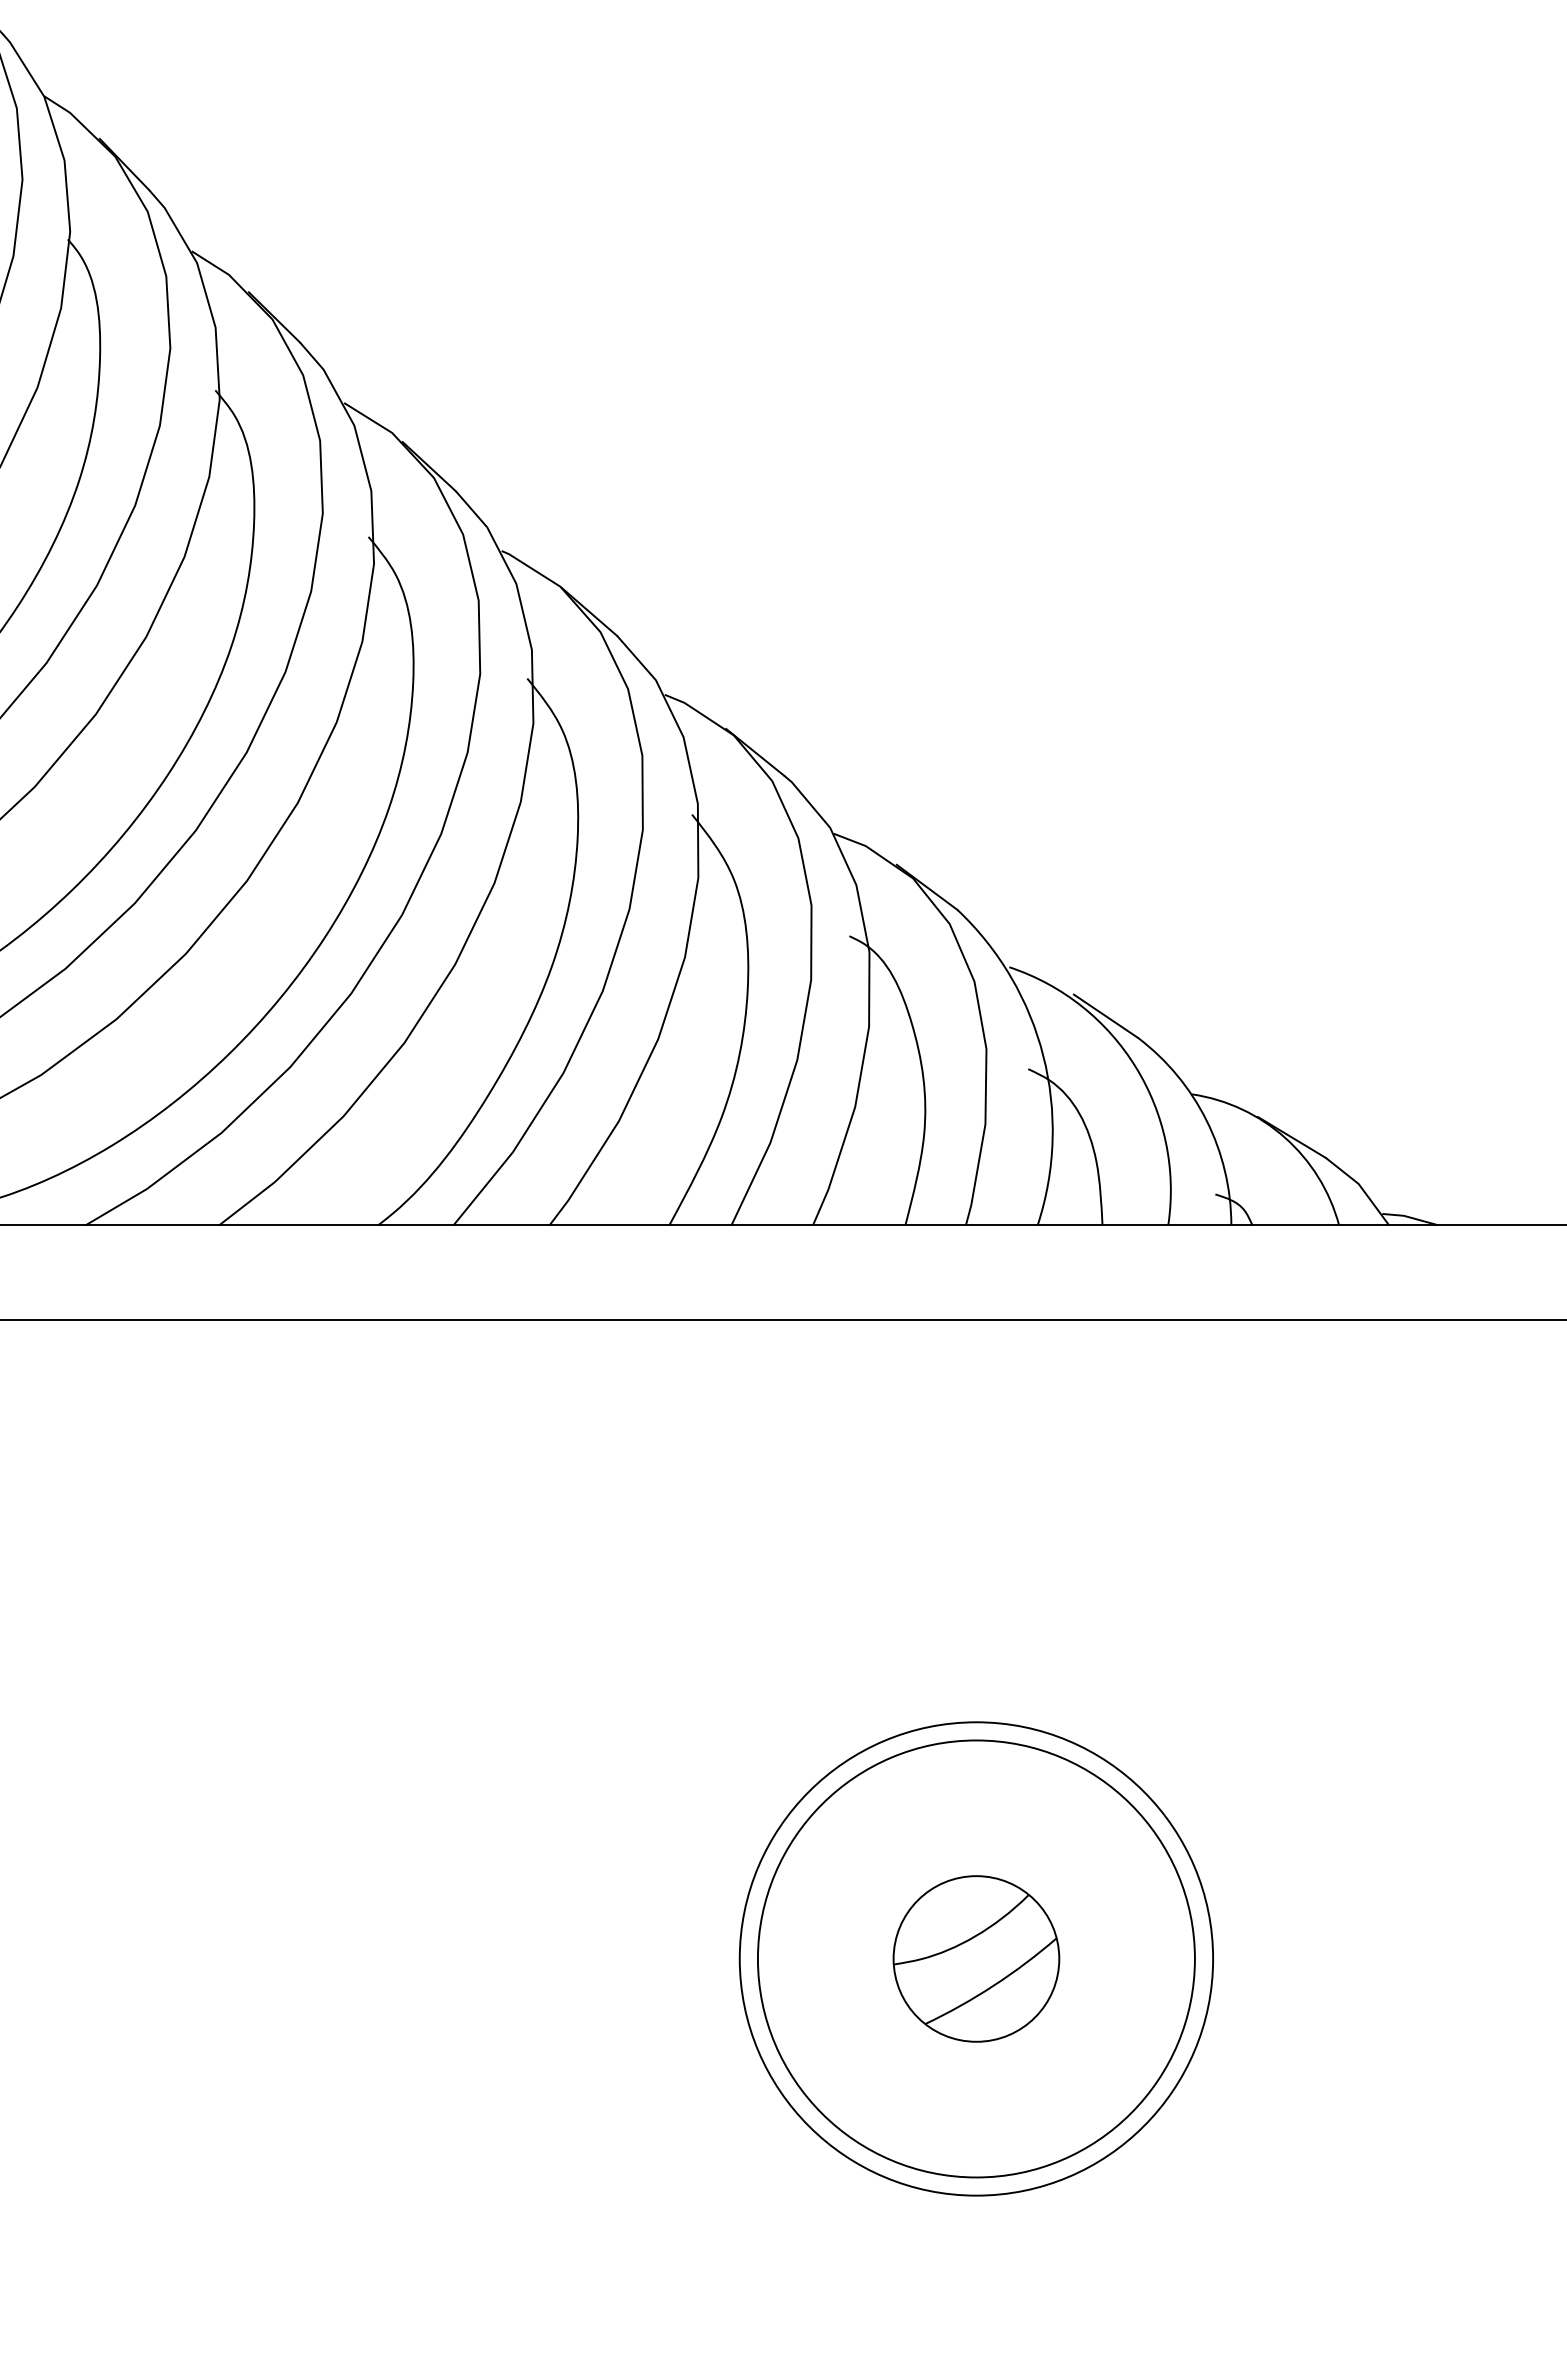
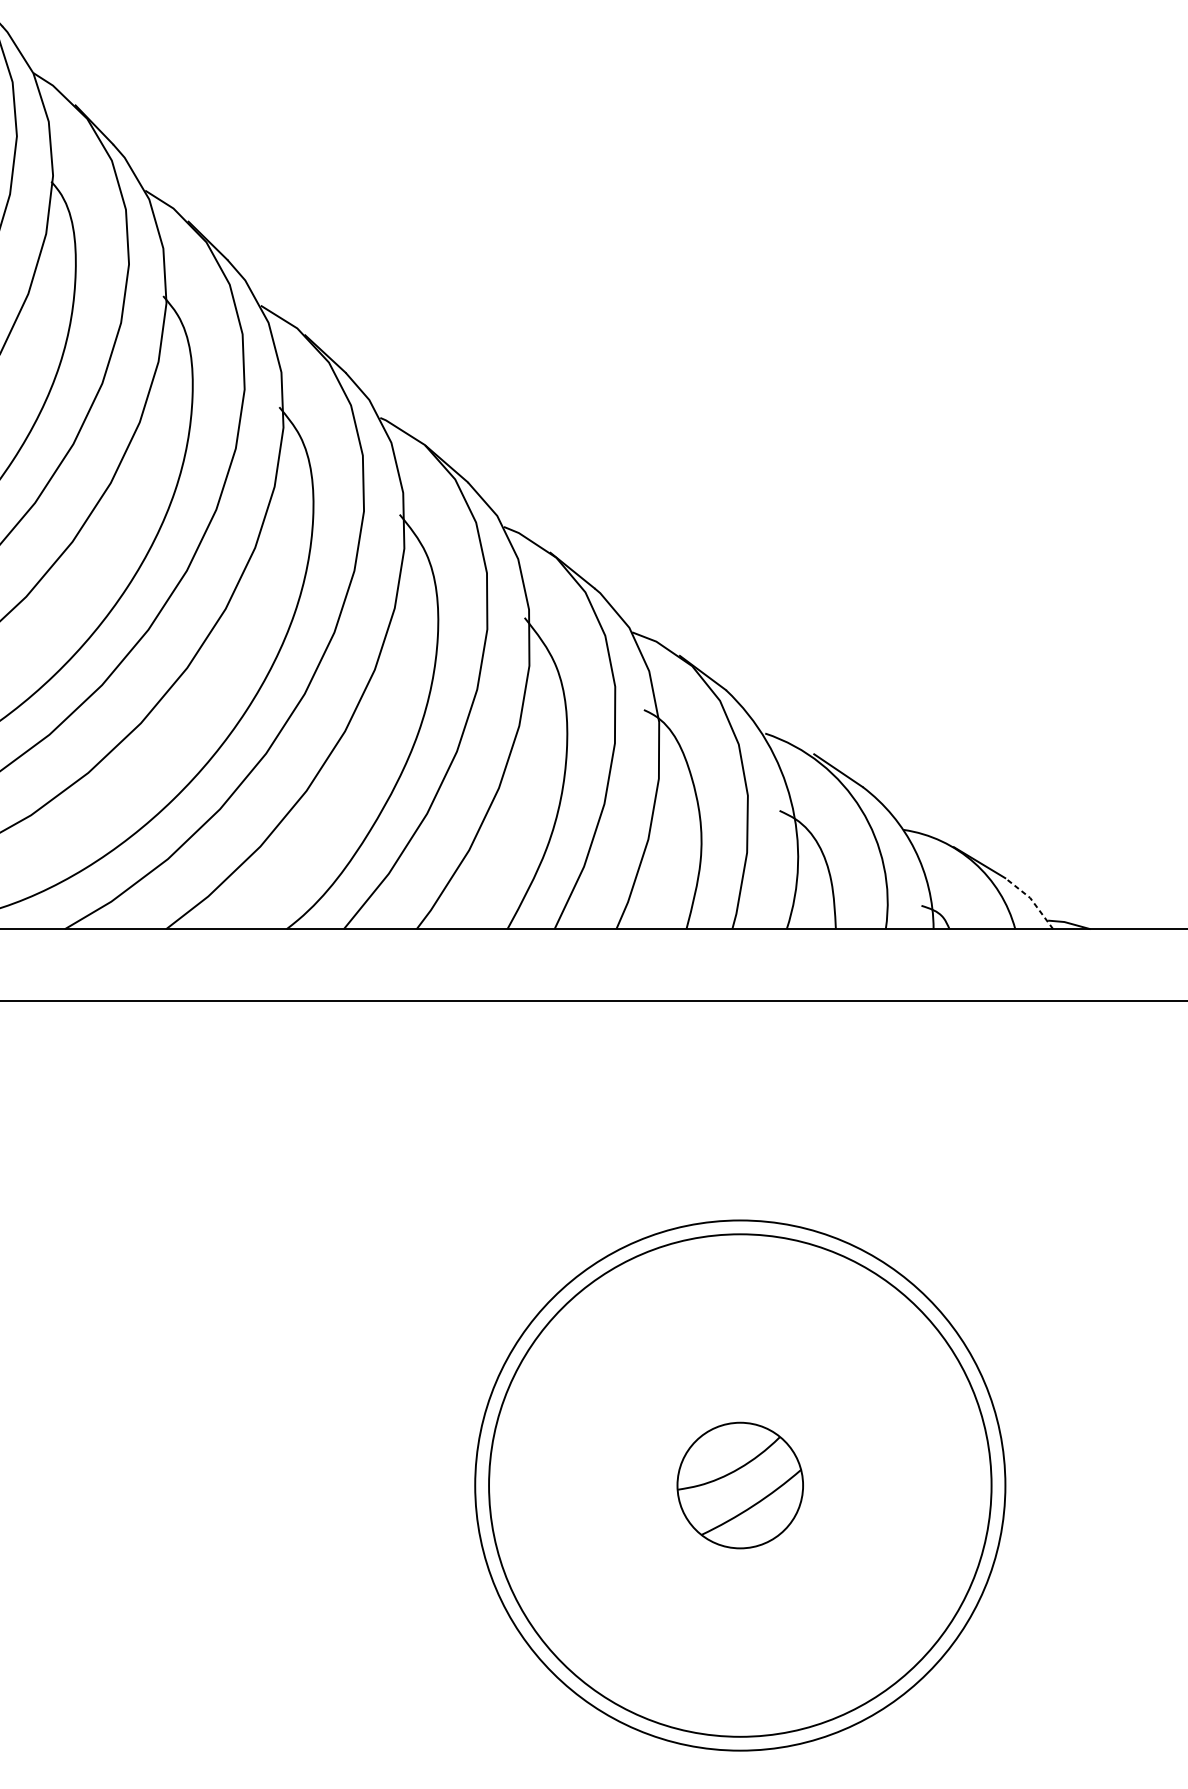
line: (1361, 1187) -> (1032, 900), solid -> dashed
circle: (975, 1958) -> (739, 1485), size x1.6
circle: (976, 1958) -> (740, 1485), size x1.4

